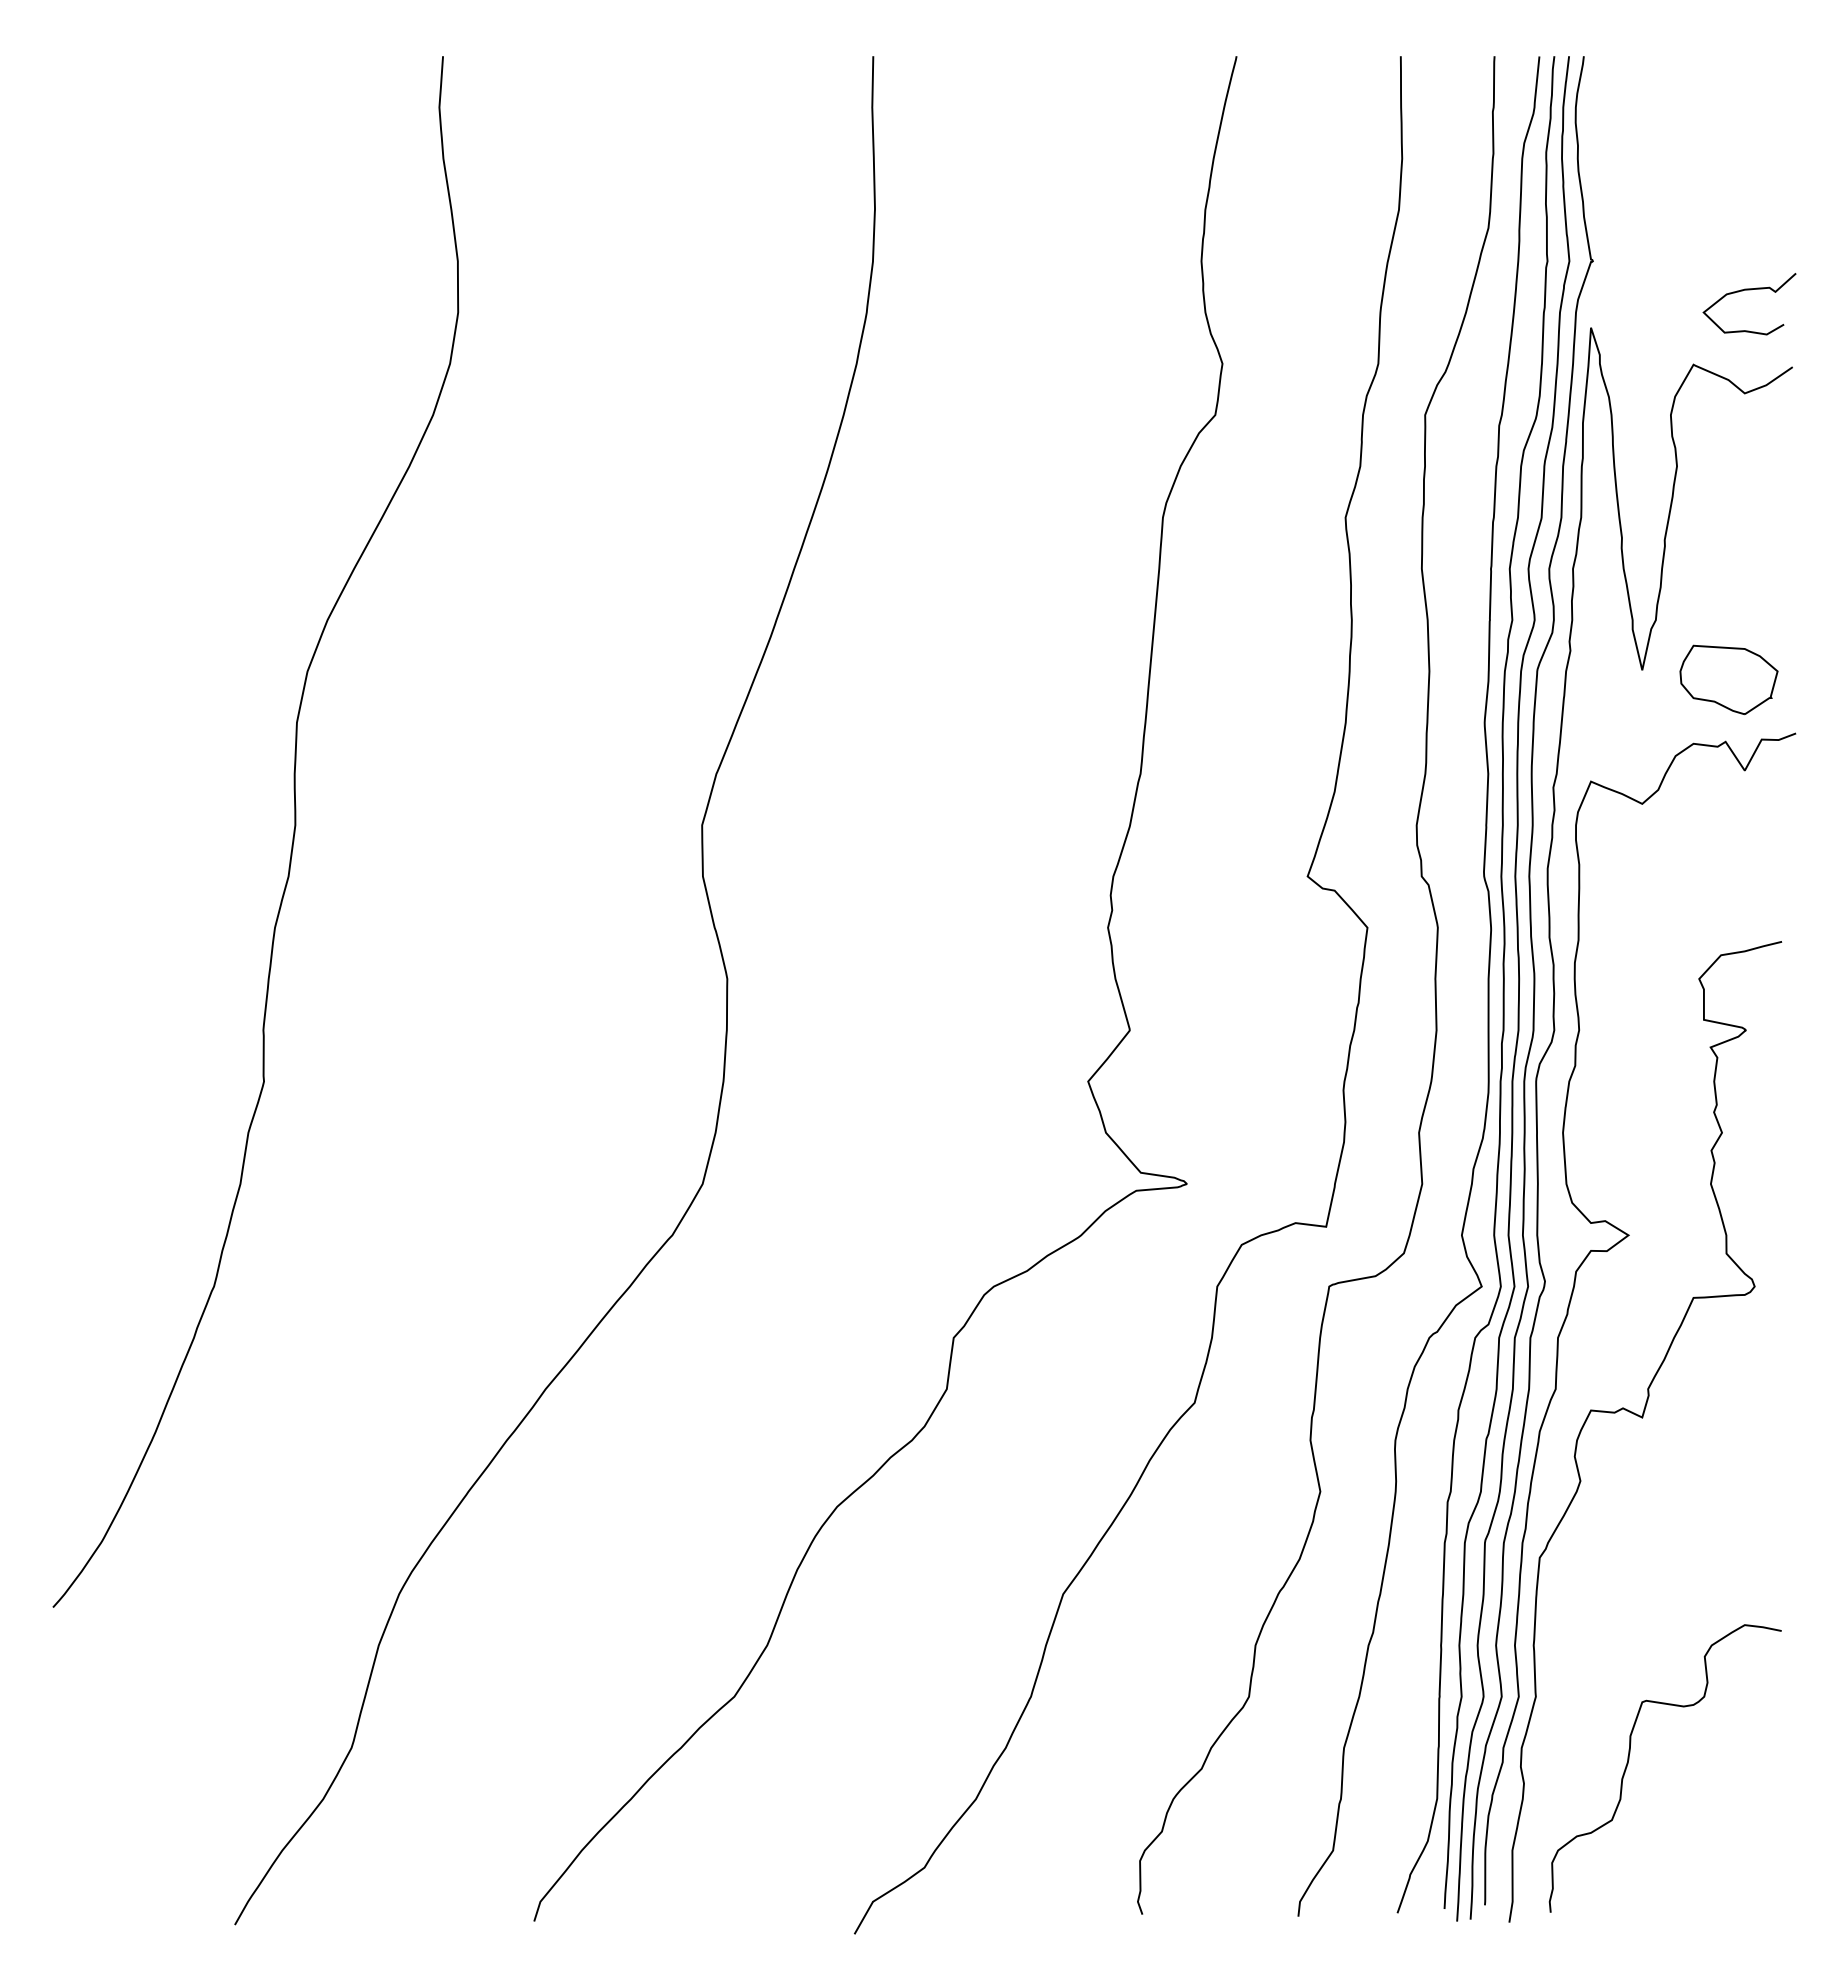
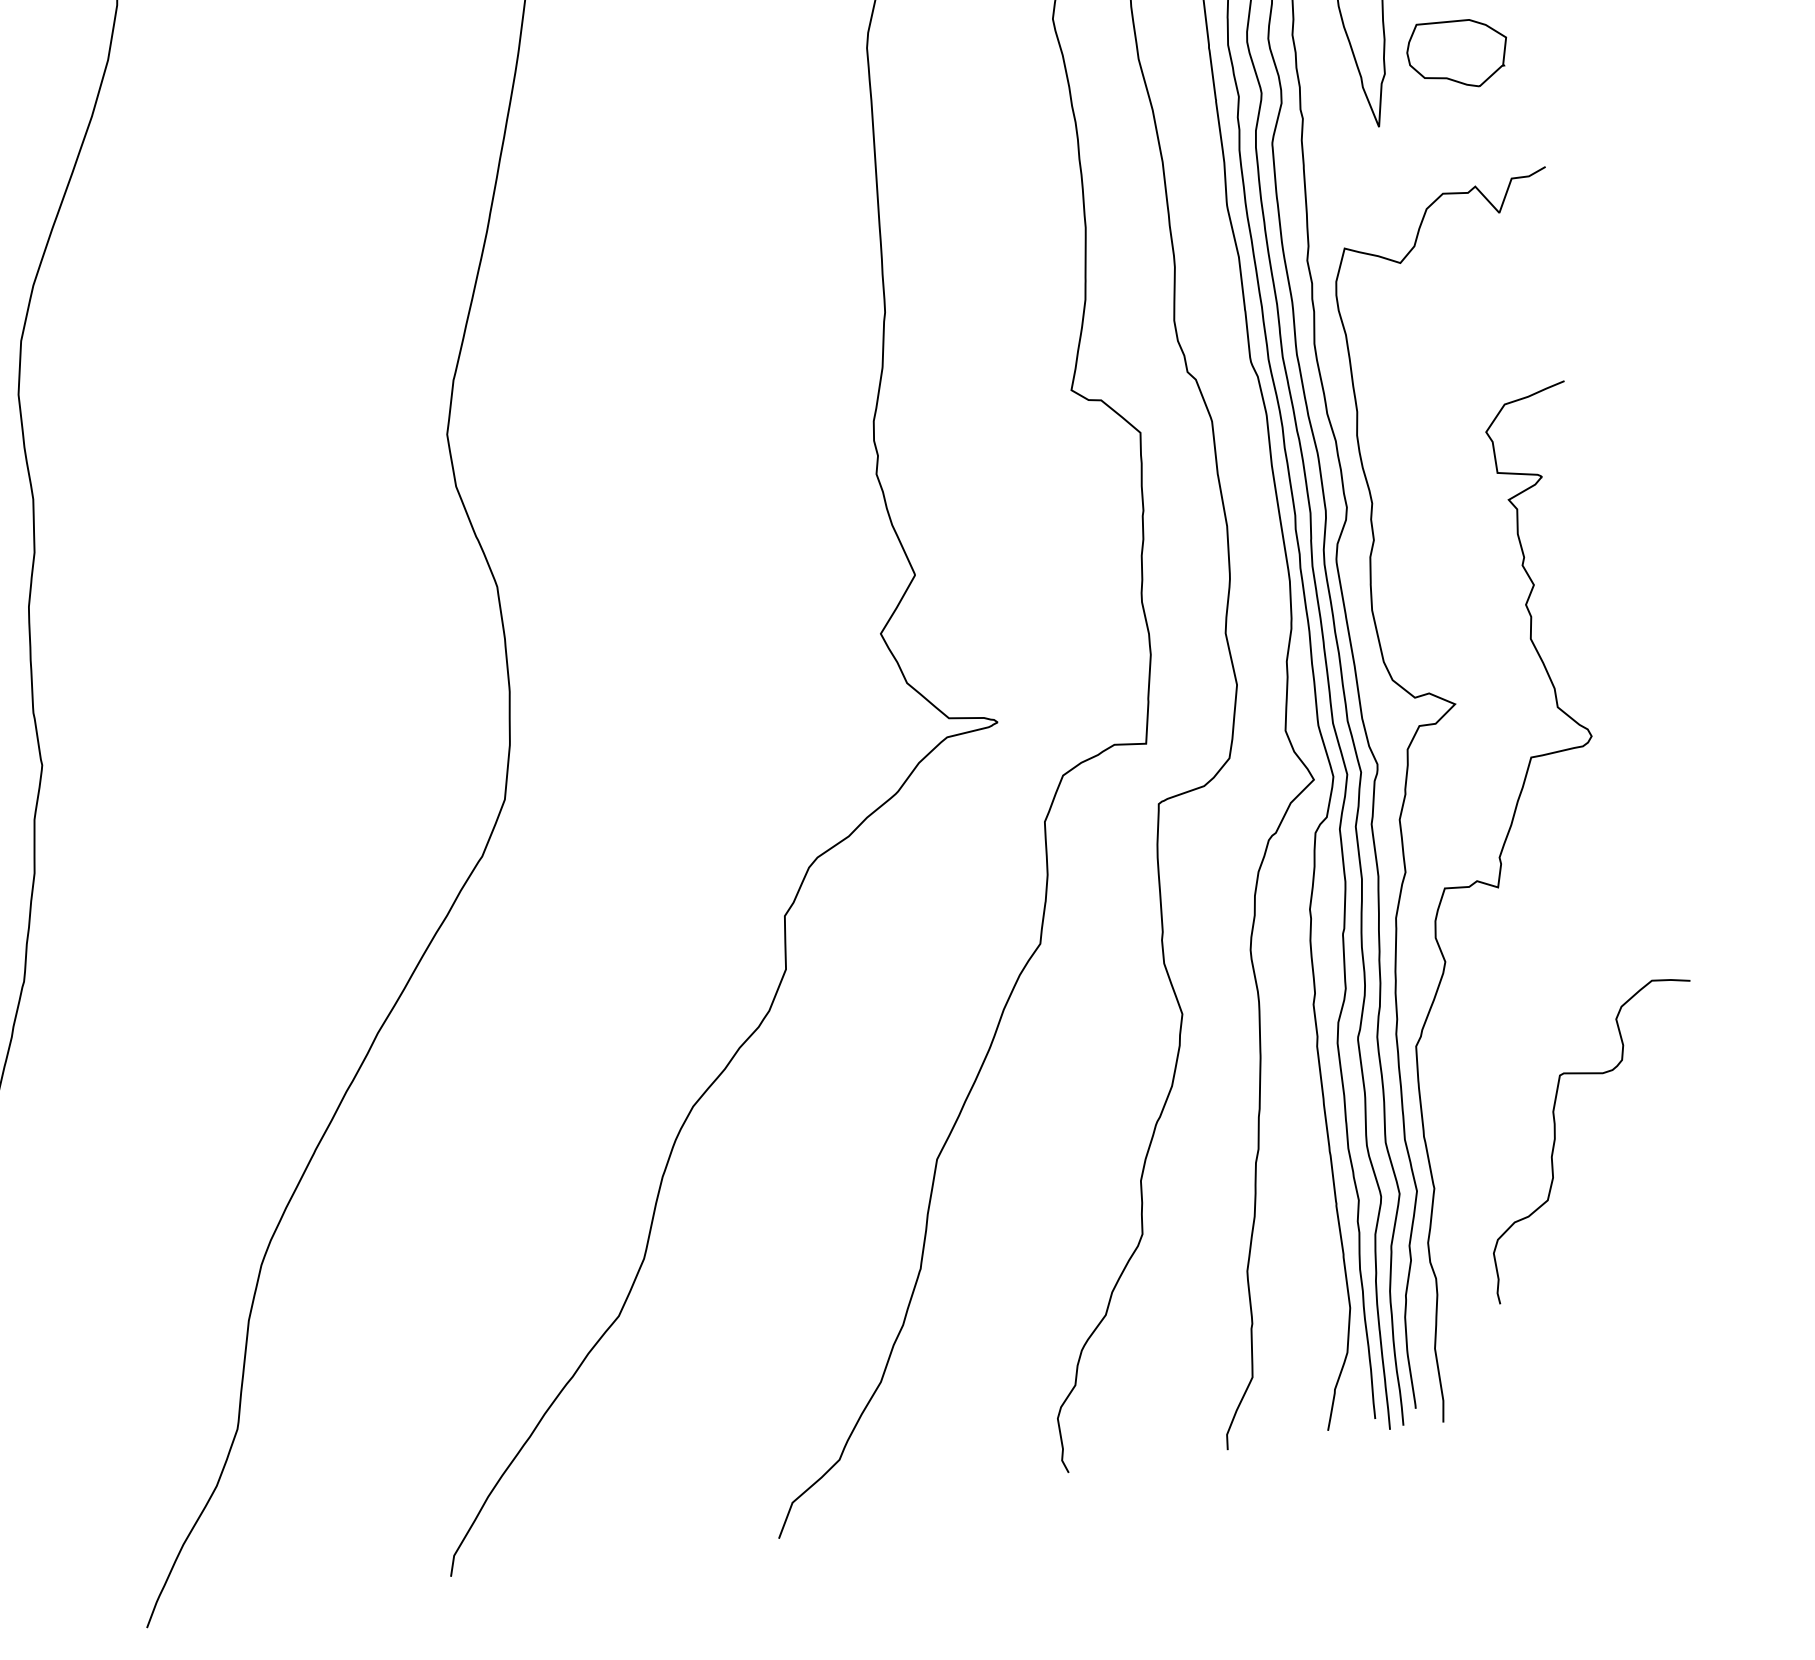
part: (1728, 679) -> (1457, 53), moved
curve: (1629, 1760) -> (1556, 1136), moved

